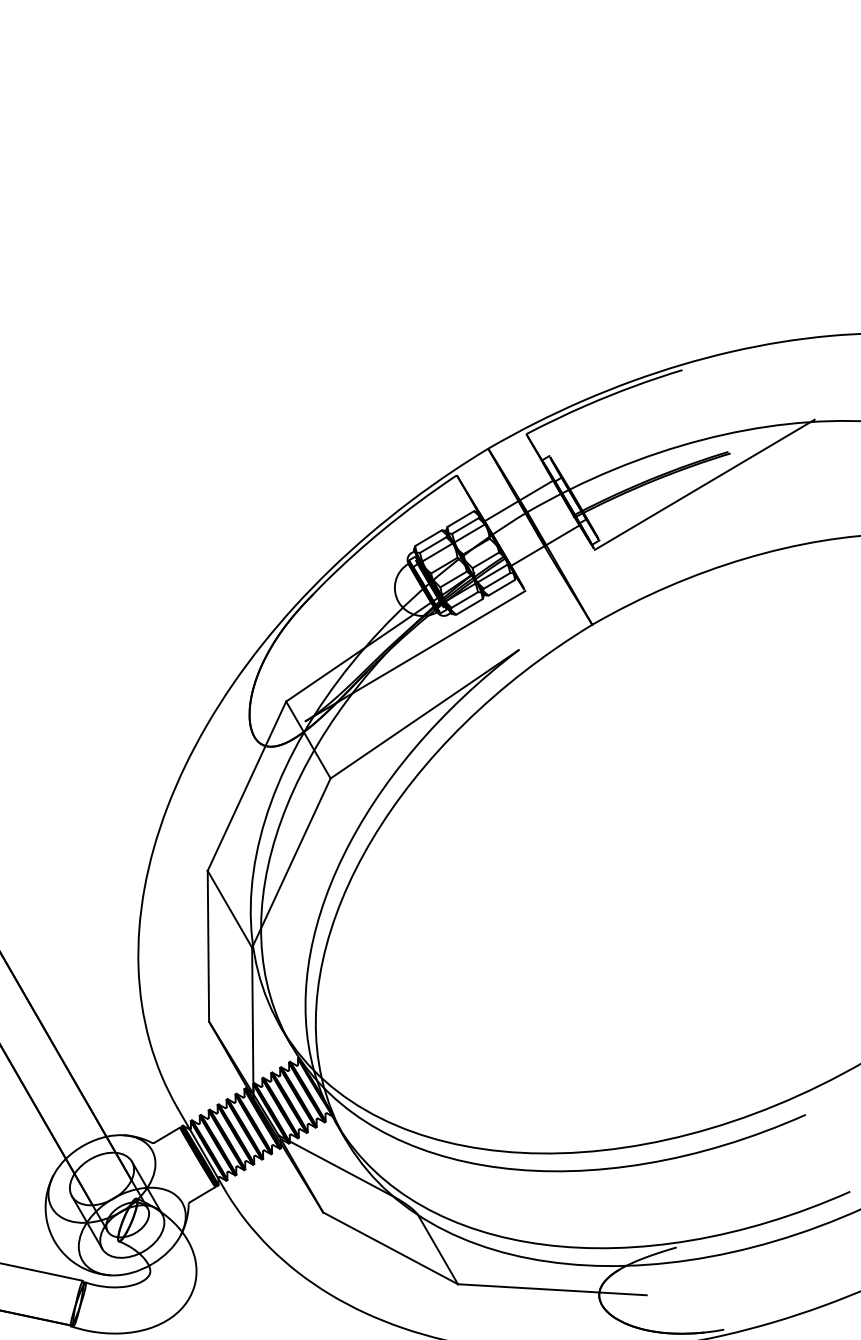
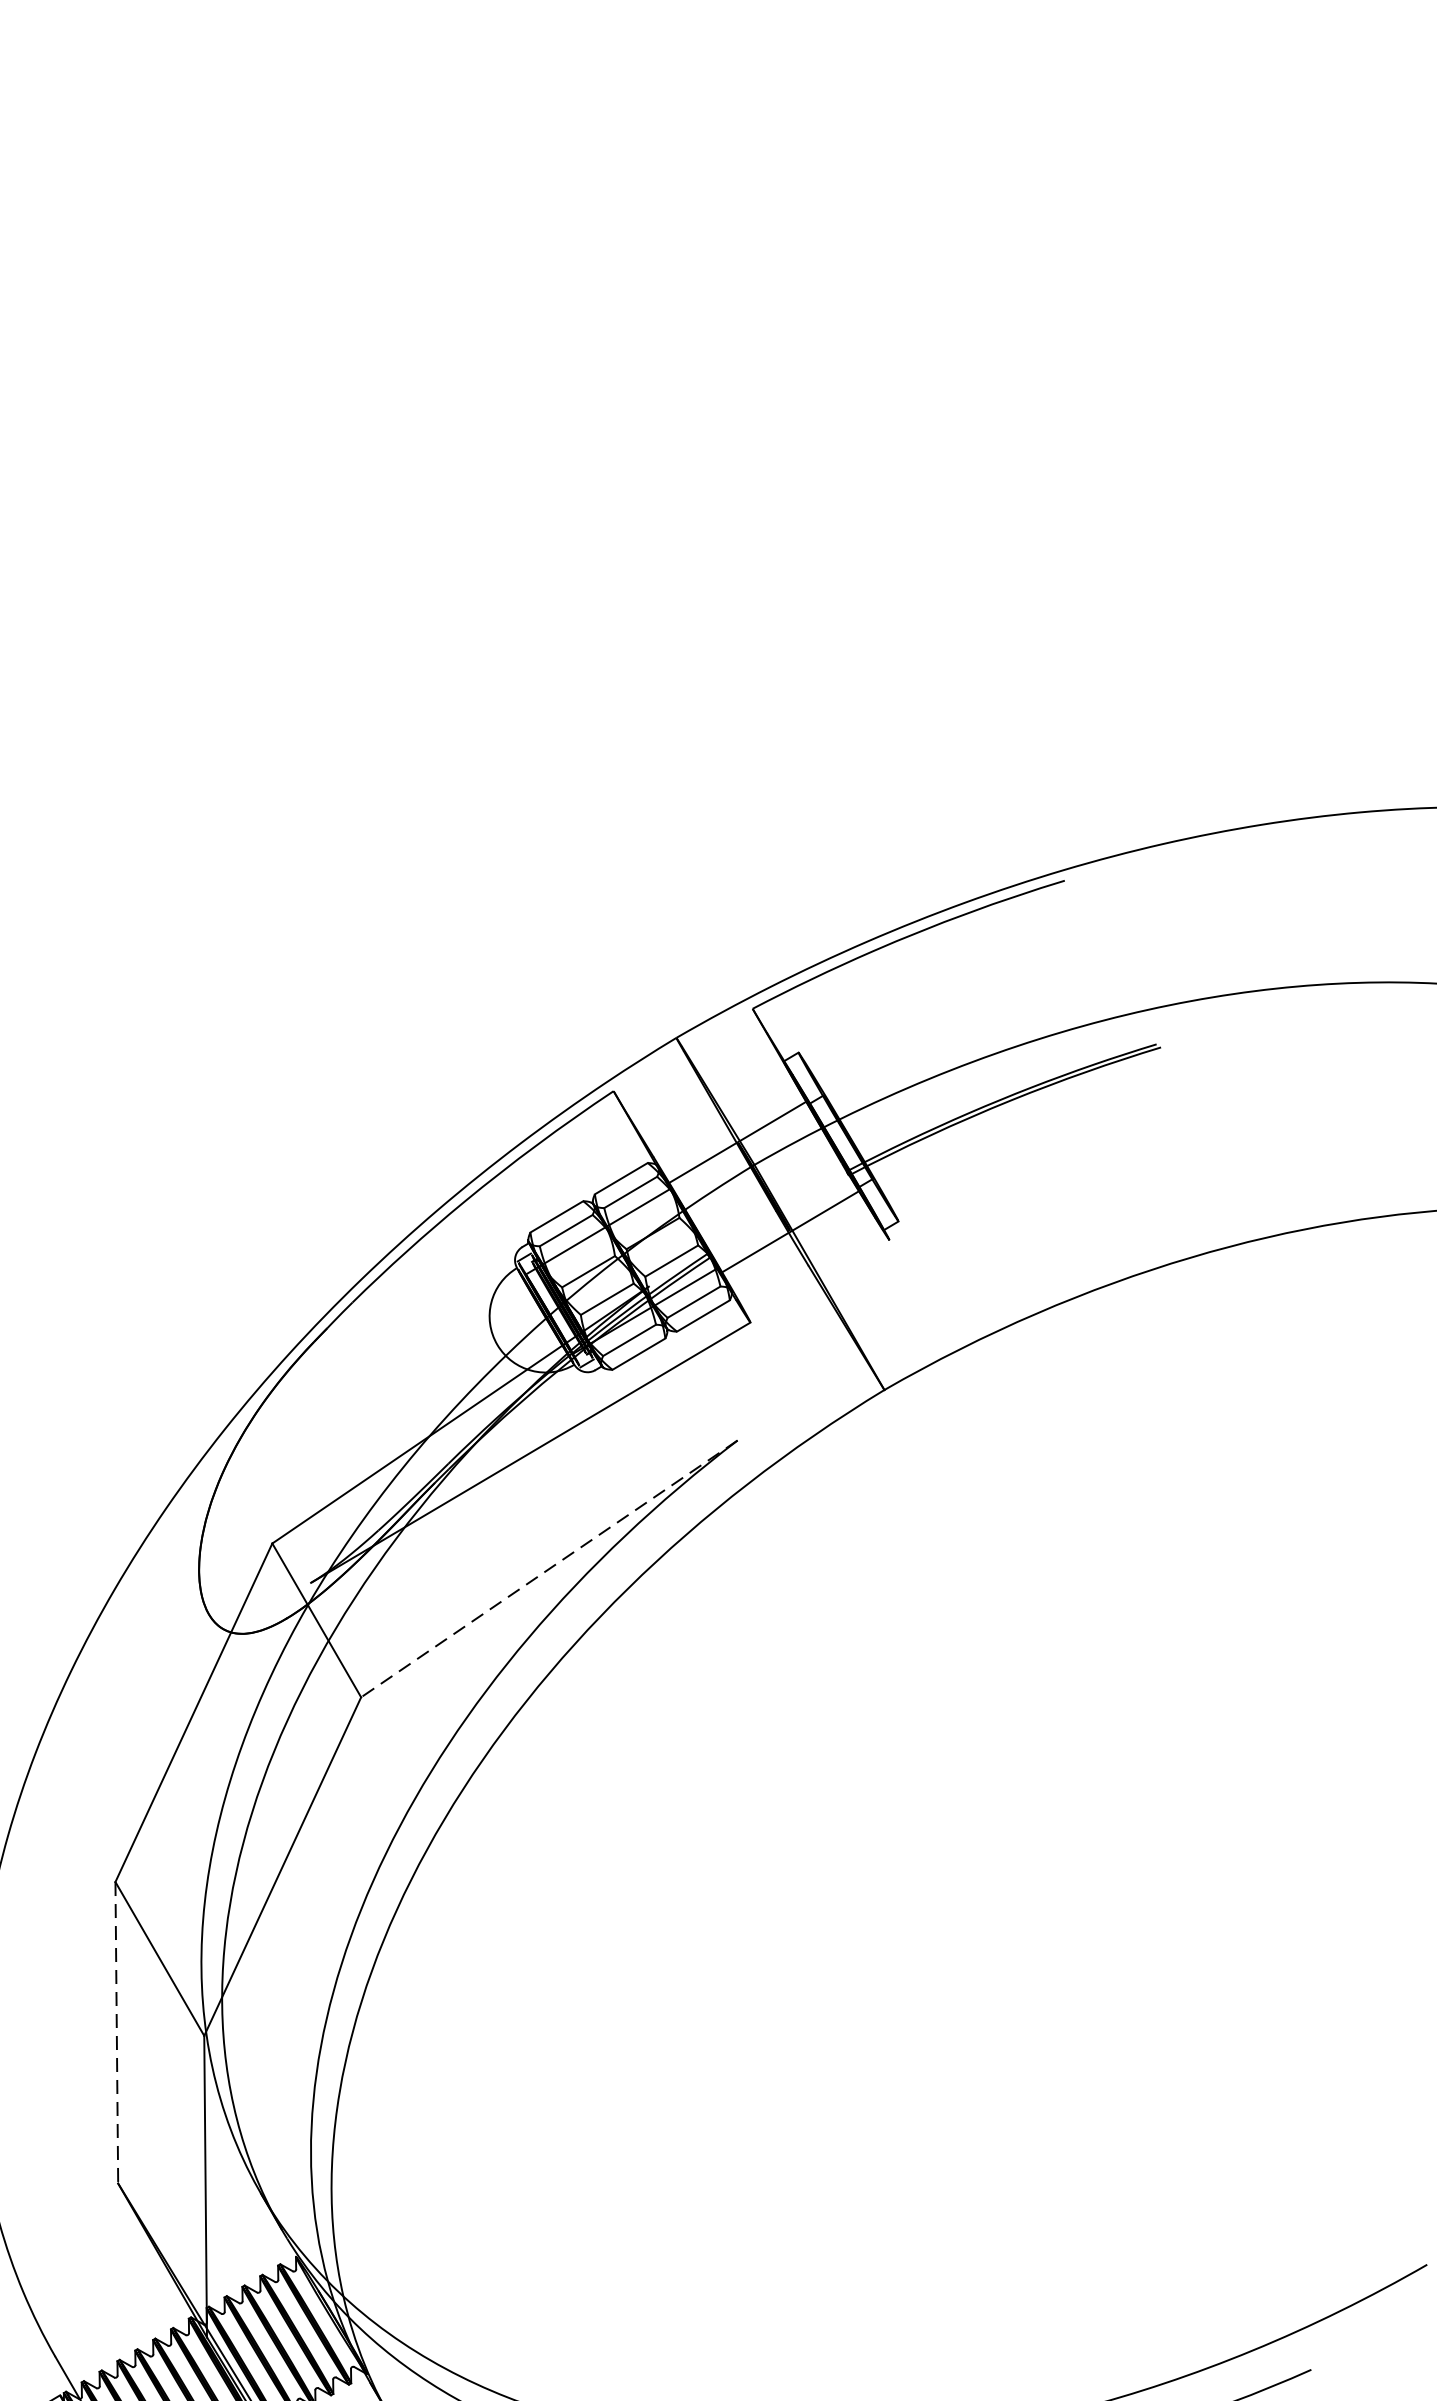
line: (704, 484) -> (1108, 1109), removed
line: (424, 714) -> (548, 1569), solid -> dashed
line: (208, 946) -> (116, 2033), solid -> dashed

